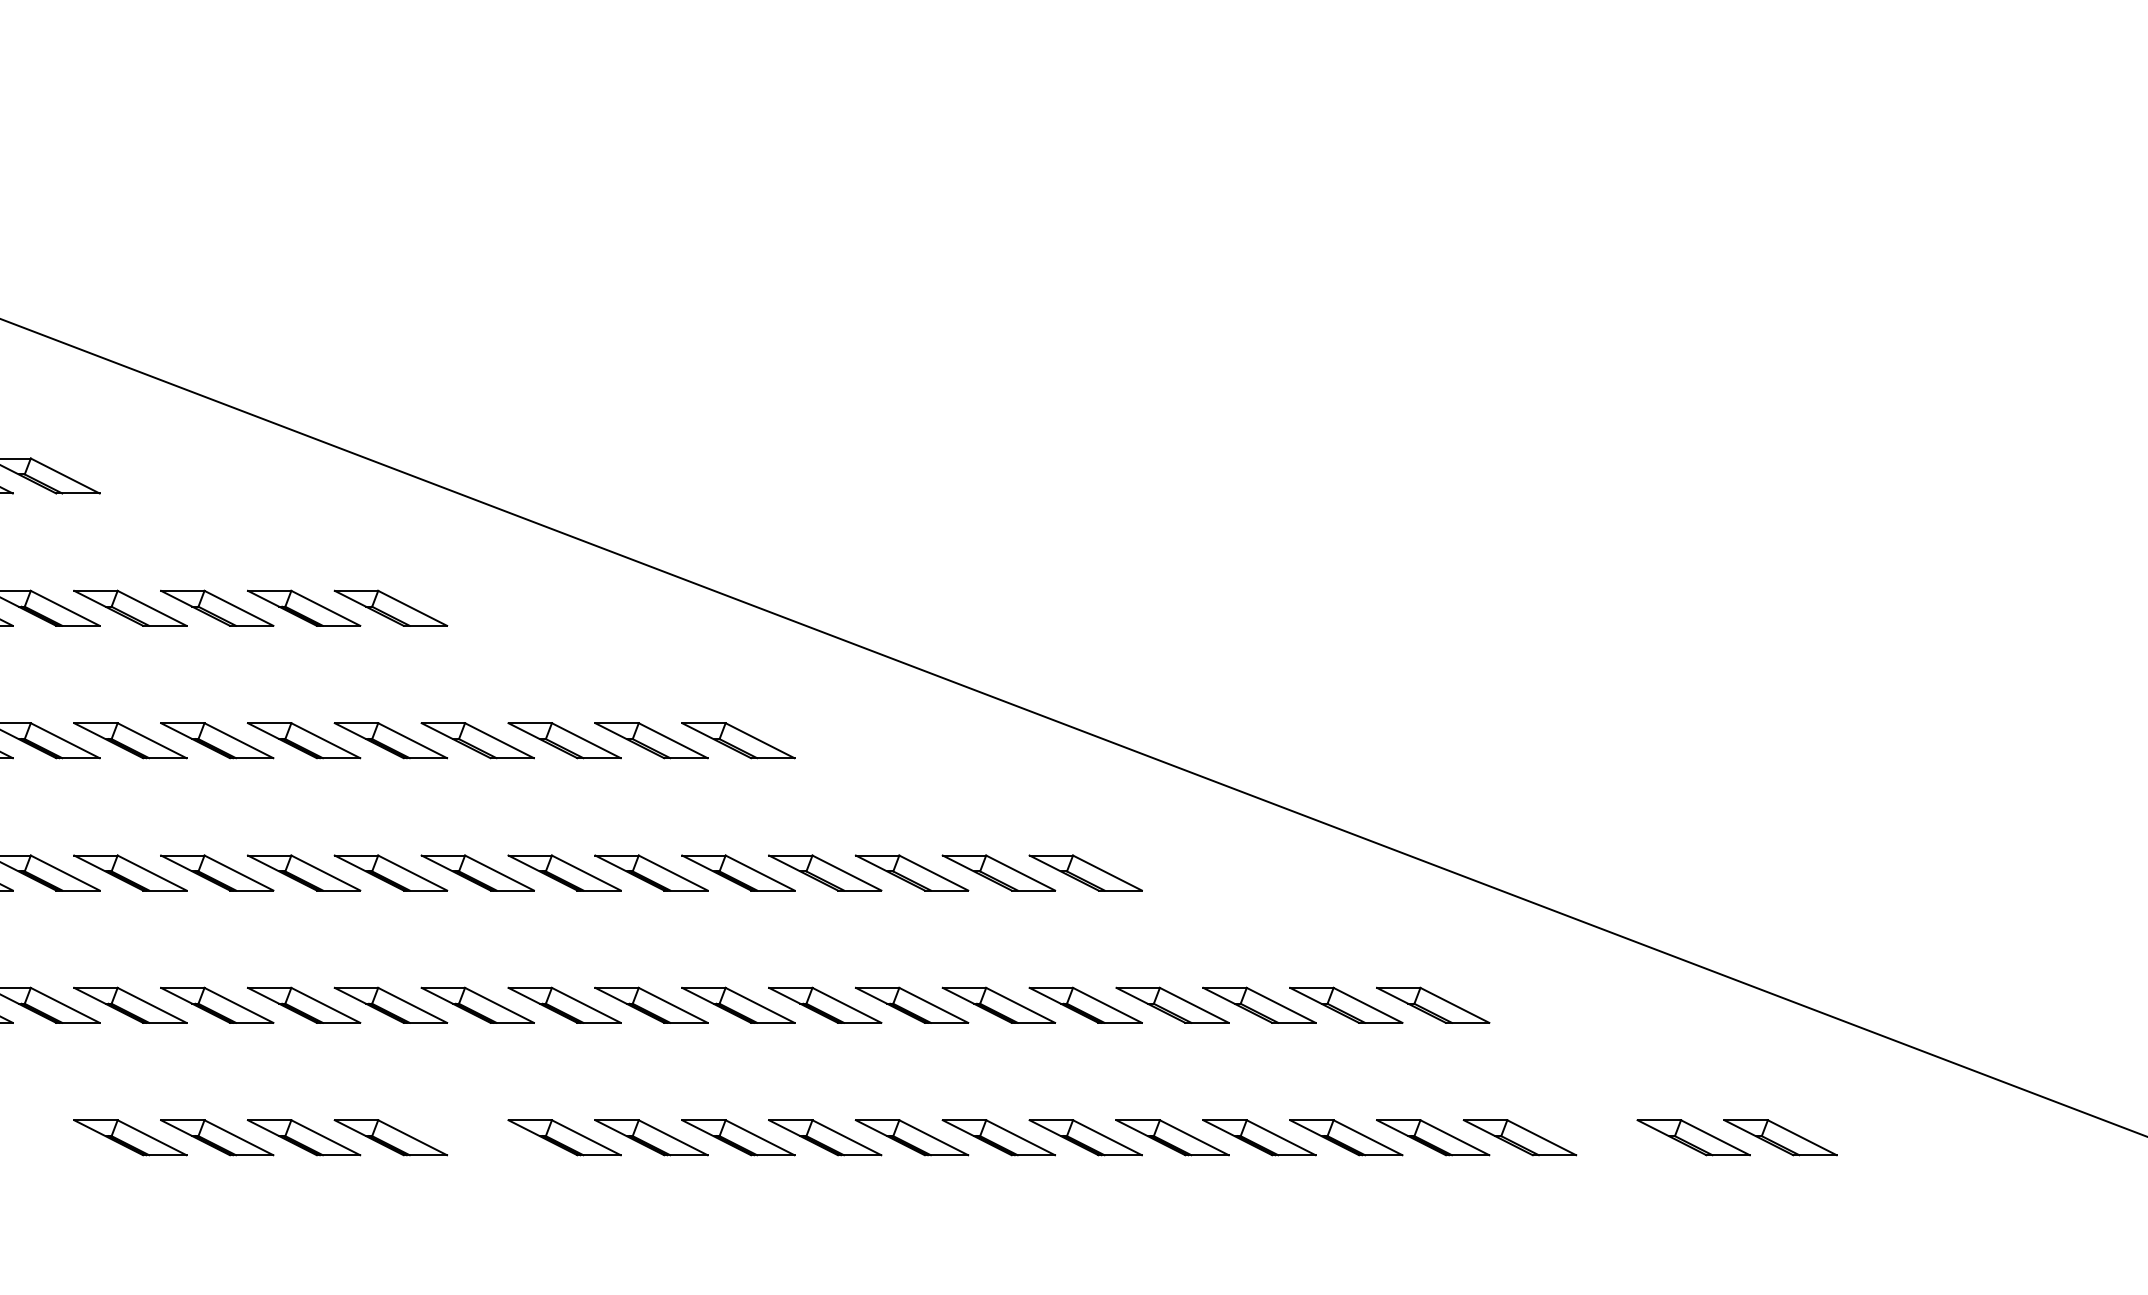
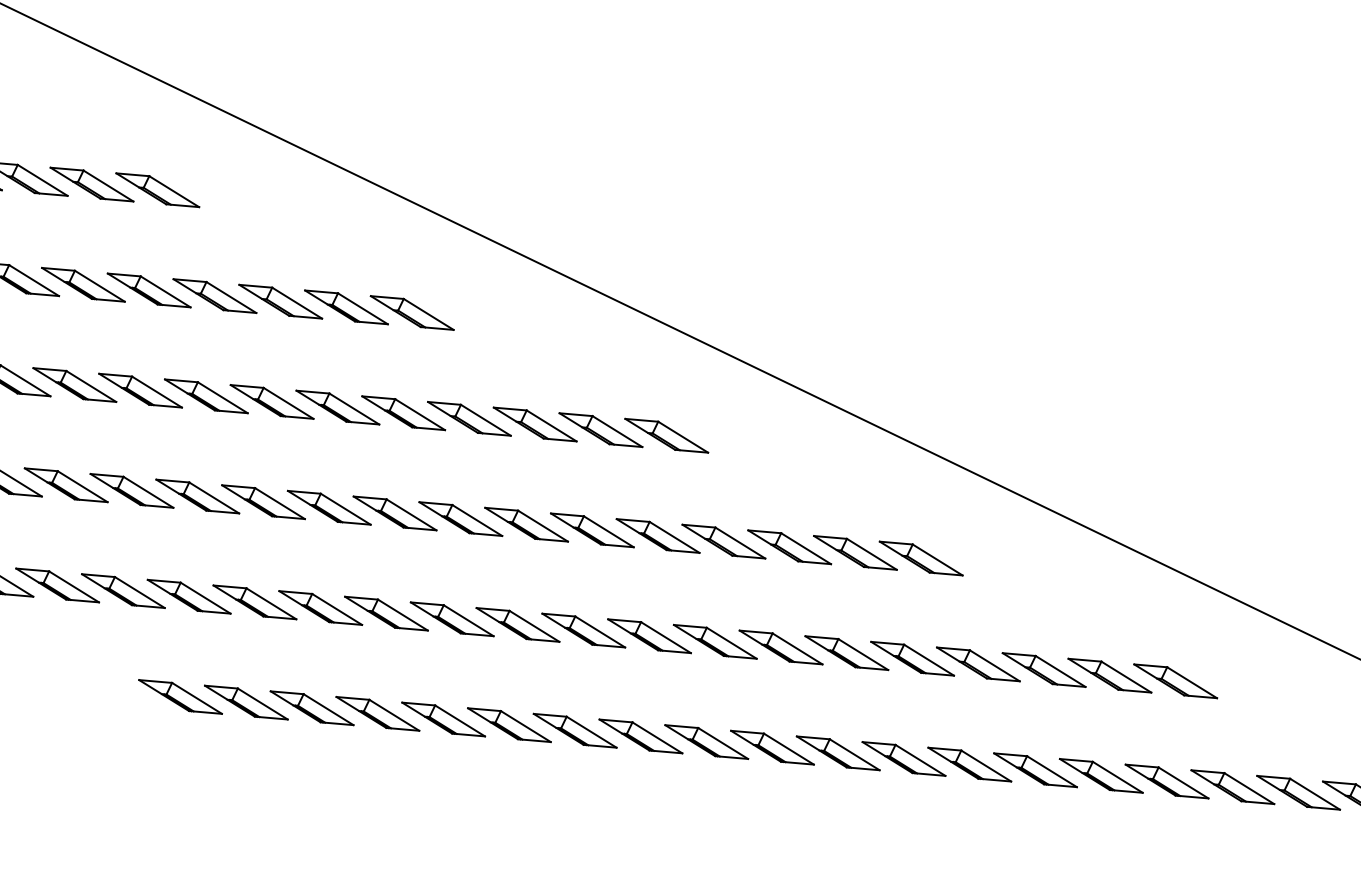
part: (477, 1137) -> (443, 719), added
part: (1606, 1137) -> (1298, 792), added

